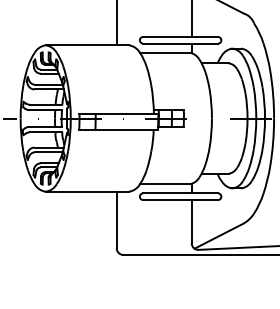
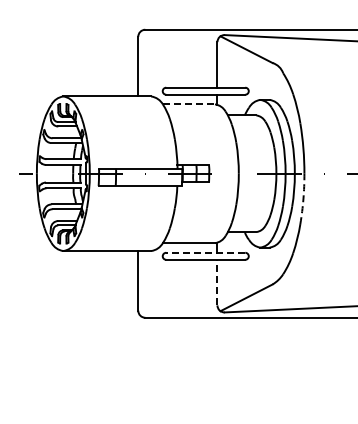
line: (165, 52) -> (189, 104), solid -> dashed
arc: (273, 141) -> (303, 198), solid -> dashed
line: (180, 193) -> (205, 252), solid -> dashed
line: (191, 221) -> (217, 282), solid -> dashed

